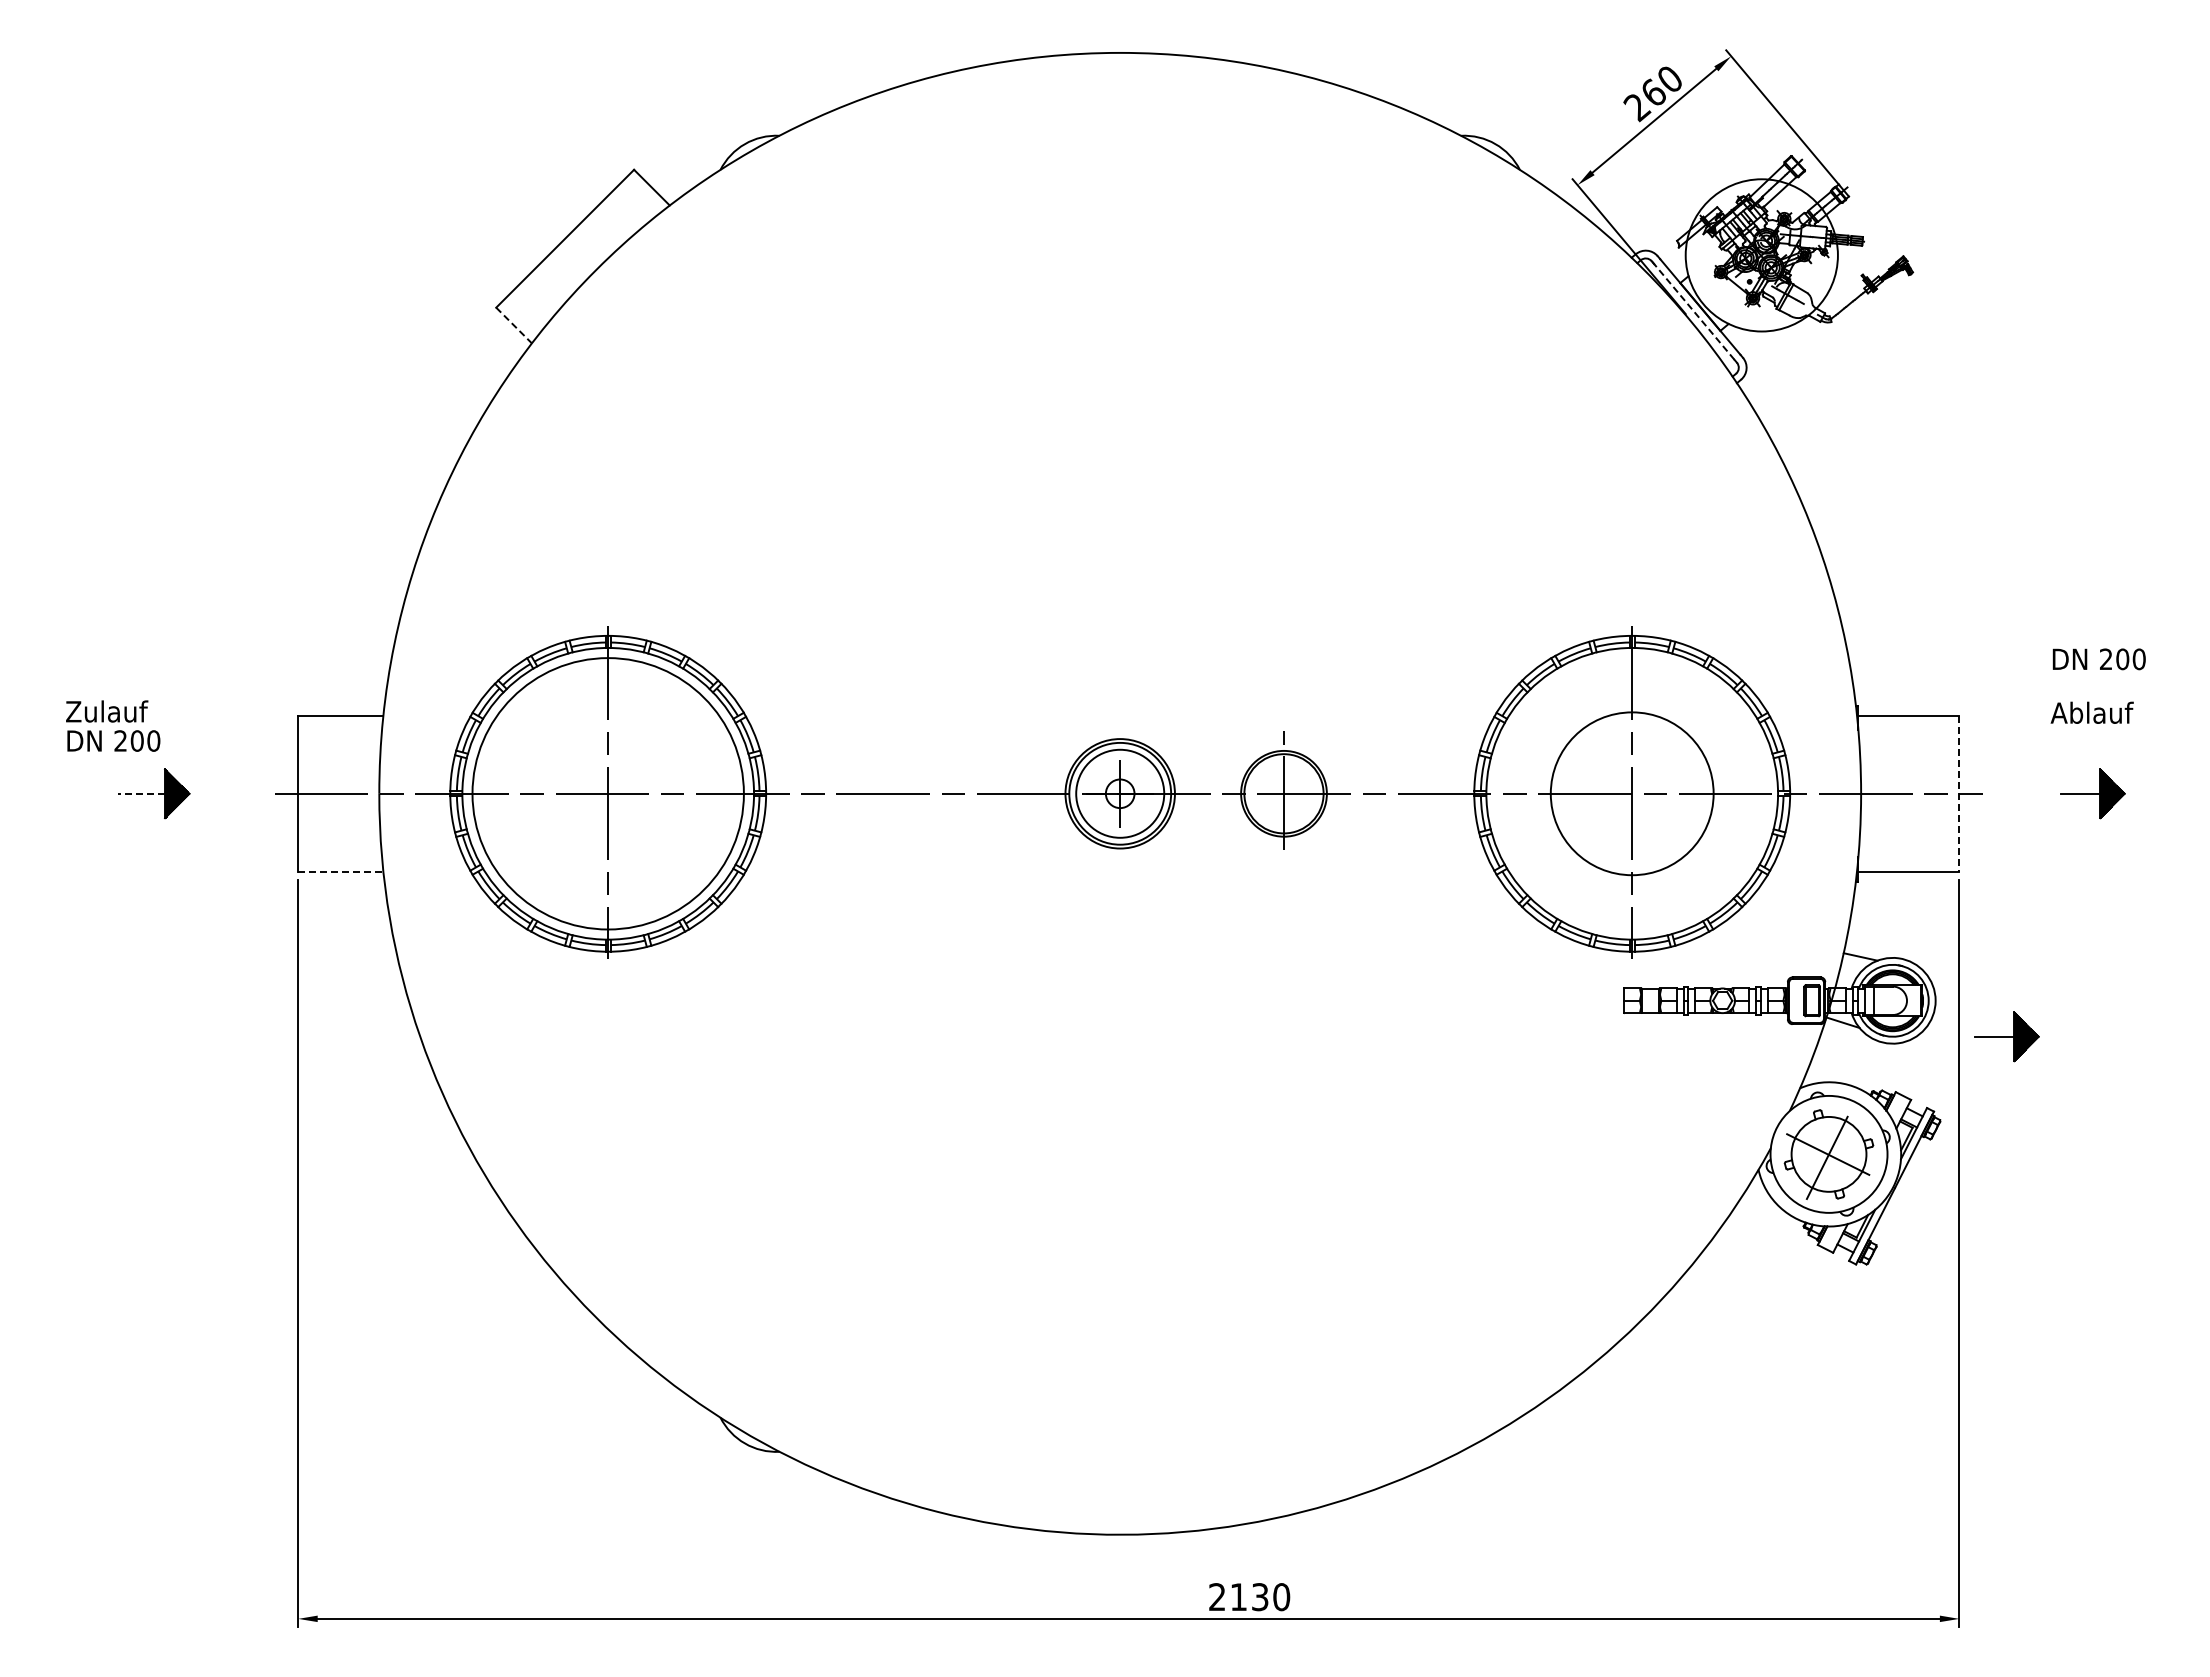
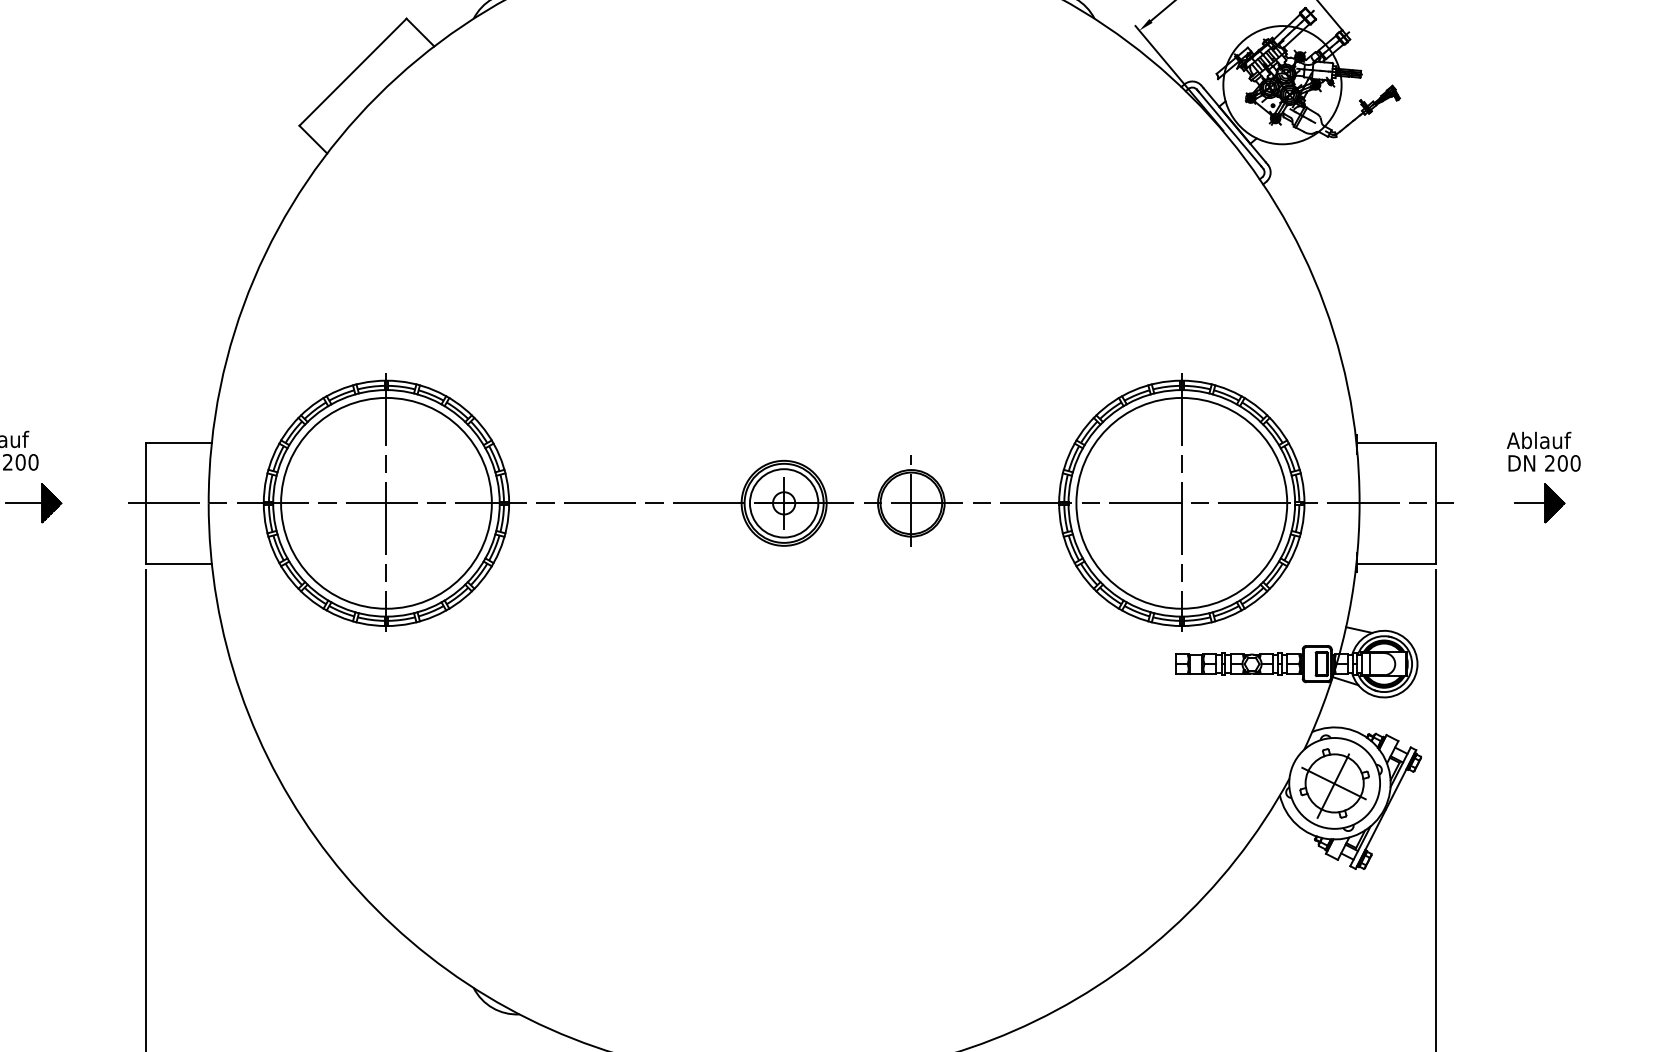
line: (1692, 310) -> (1228, 127), dashed -> solid
line: (514, 325) -> (313, 139), dashed -> solid
text: (2098, 659) -> (1543, 463), moved
line: (141, 793) -> (23, 503), dashed -> solid
circle: (1631, 793) -> (1181, 503), size x1.67
line: (1959, 793) -> (1436, 503), dashed -> solid
line: (340, 871) -> (178, 563), dashed -> solid
part: (2006, 1036) -> (1472, 691), removed

